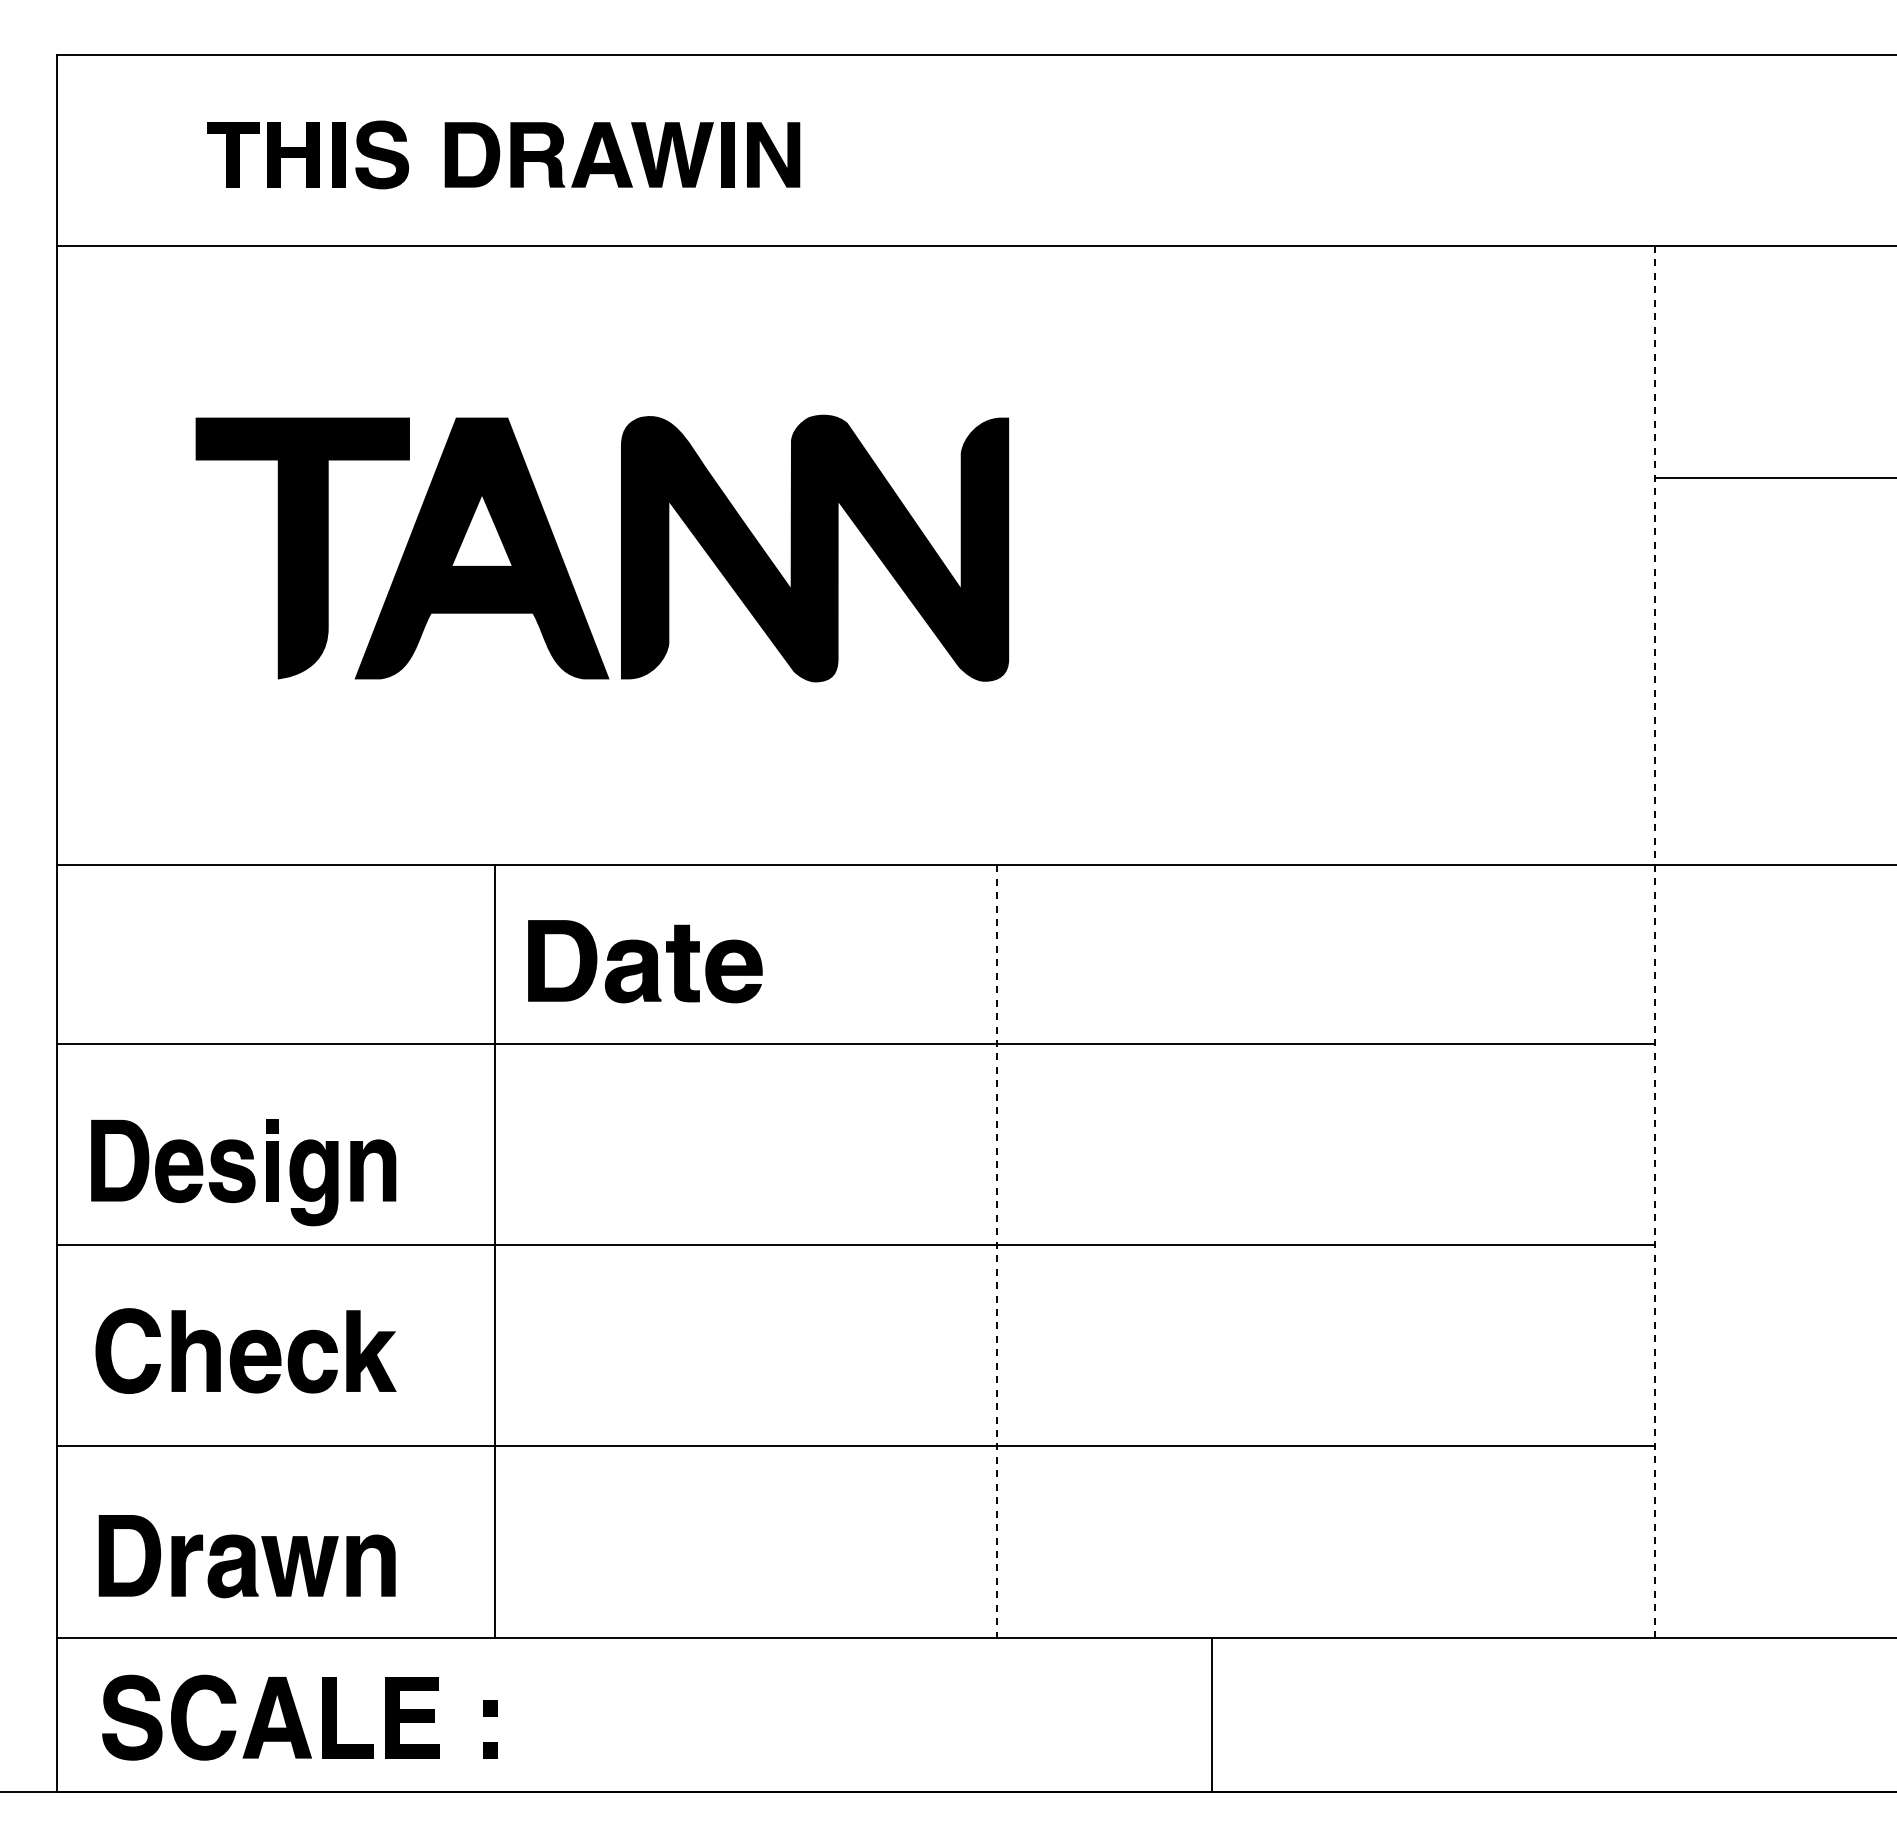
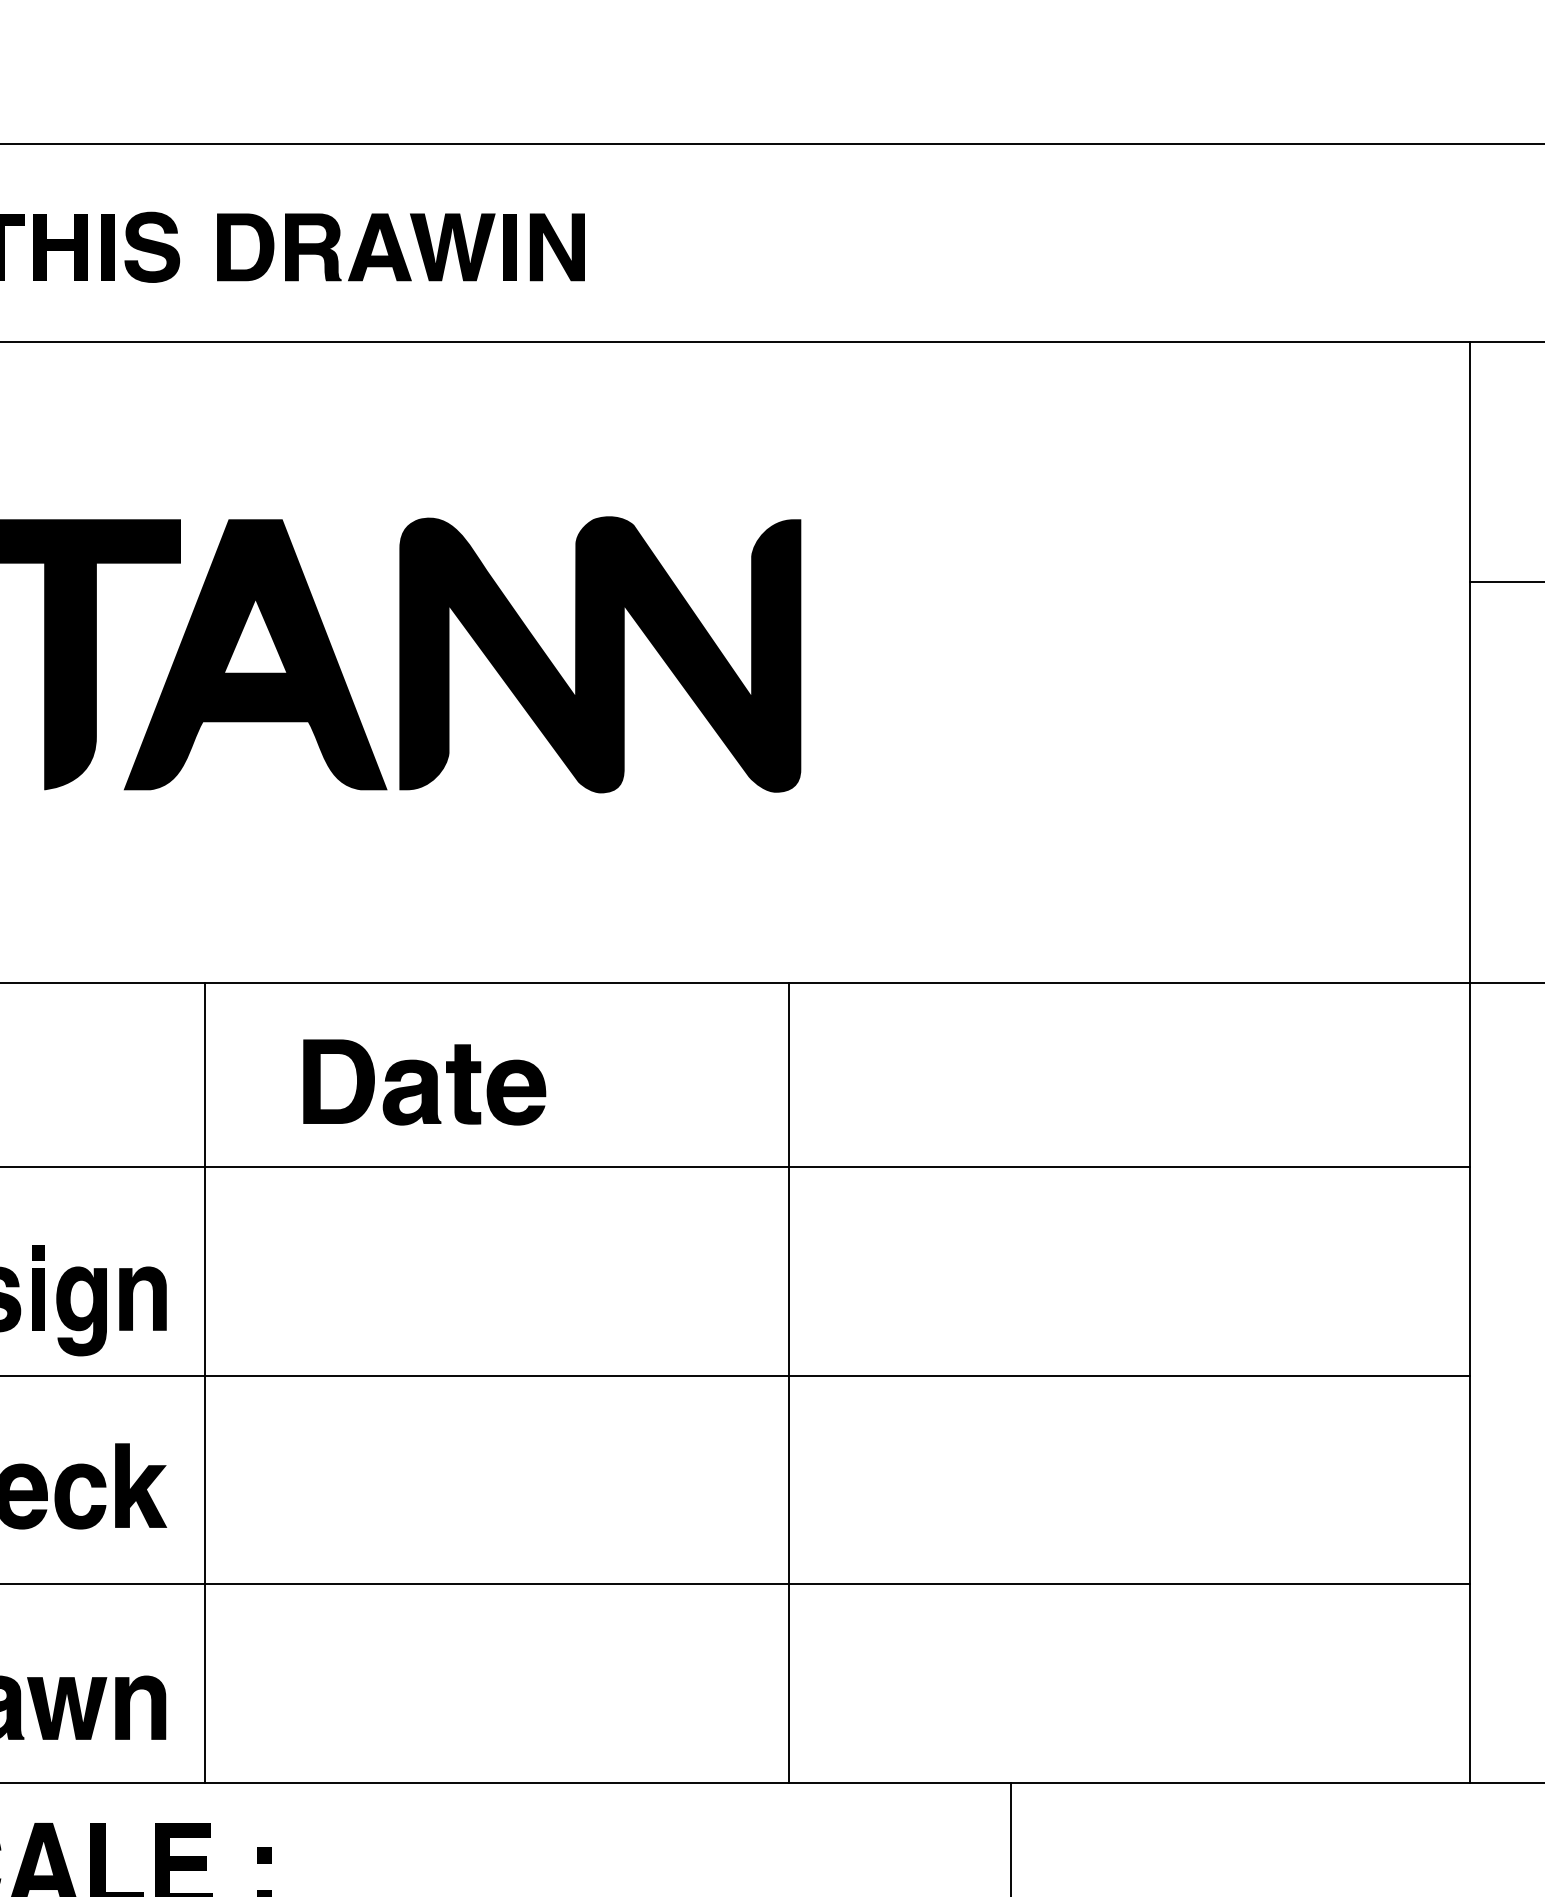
line: (1654, 942) -> (1469, 1062), dashed -> solid
line: (494, 1251) -> (205, 1382), moved
line: (997, 1252) -> (789, 1383), dashed -> solid

